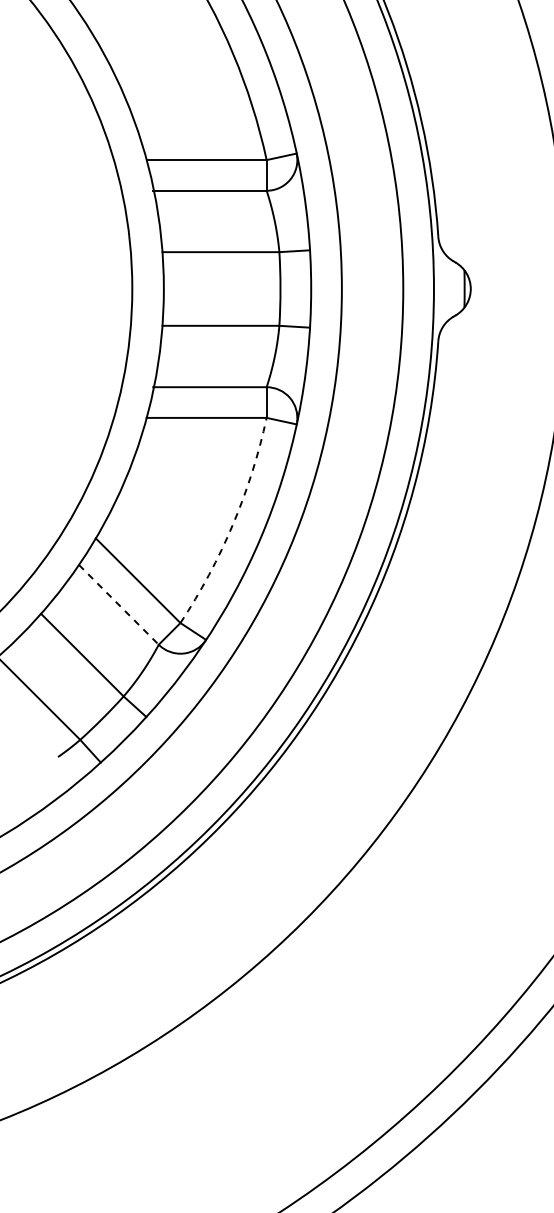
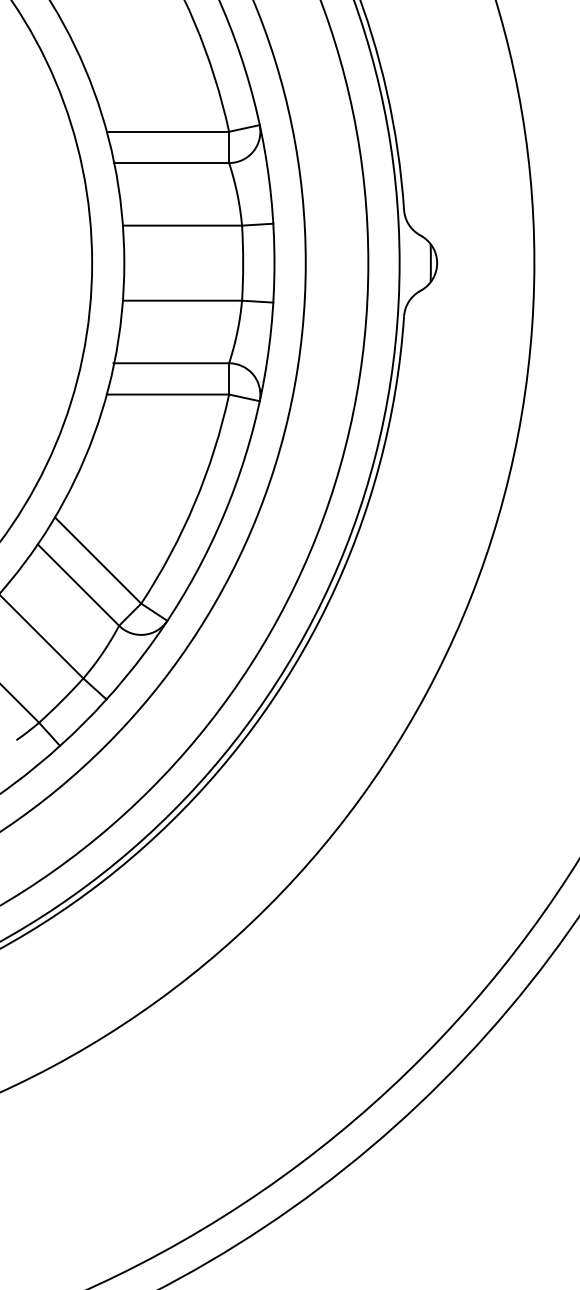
arc: (232, 524) -> (194, 503), dashed -> solid
line: (118, 605) -> (78, 585), dashed -> solid

